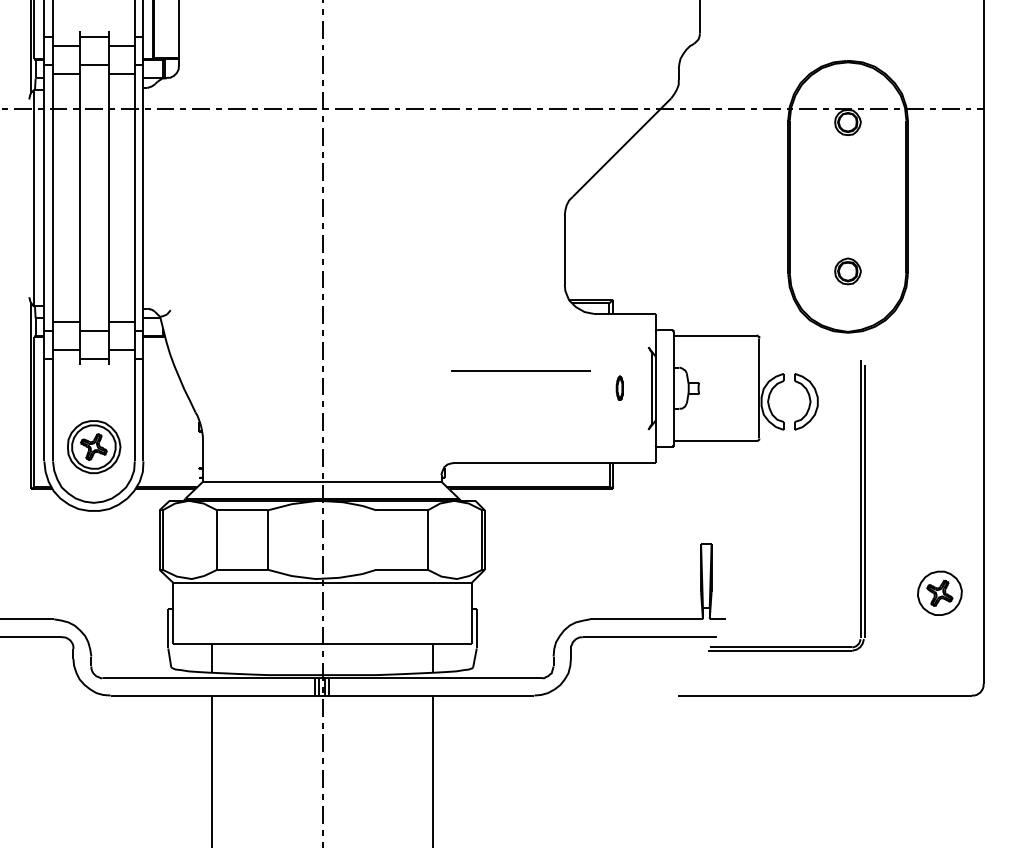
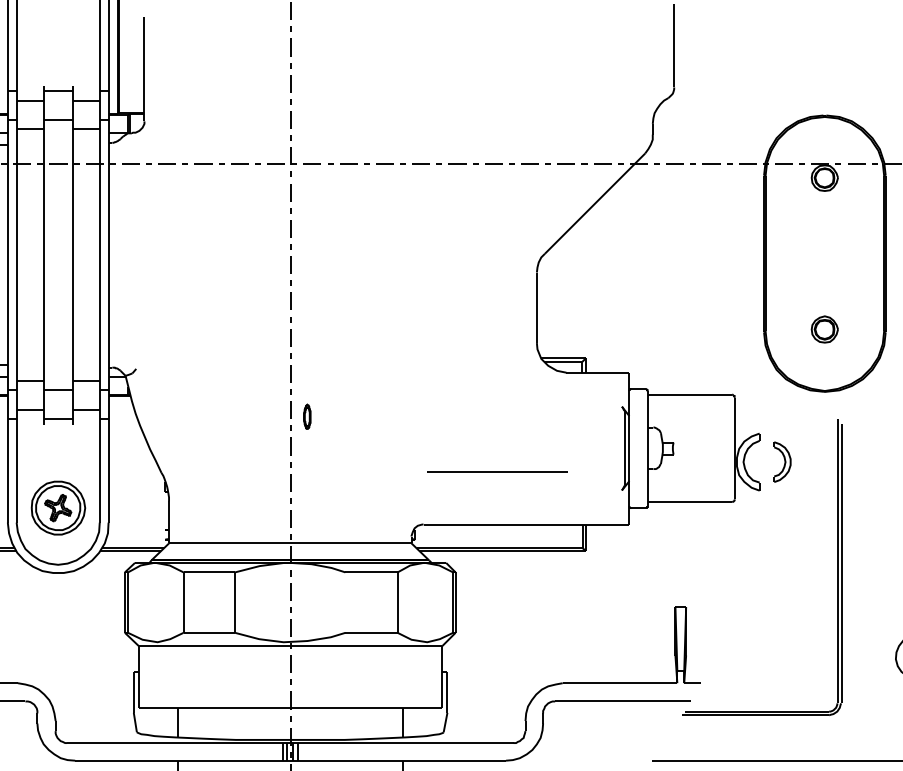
line: (520, 370) -> (496, 471), moved
part: (619, 387) -> (306, 416), moved
part: (806, 401) -> (782, 461), size x0.7

